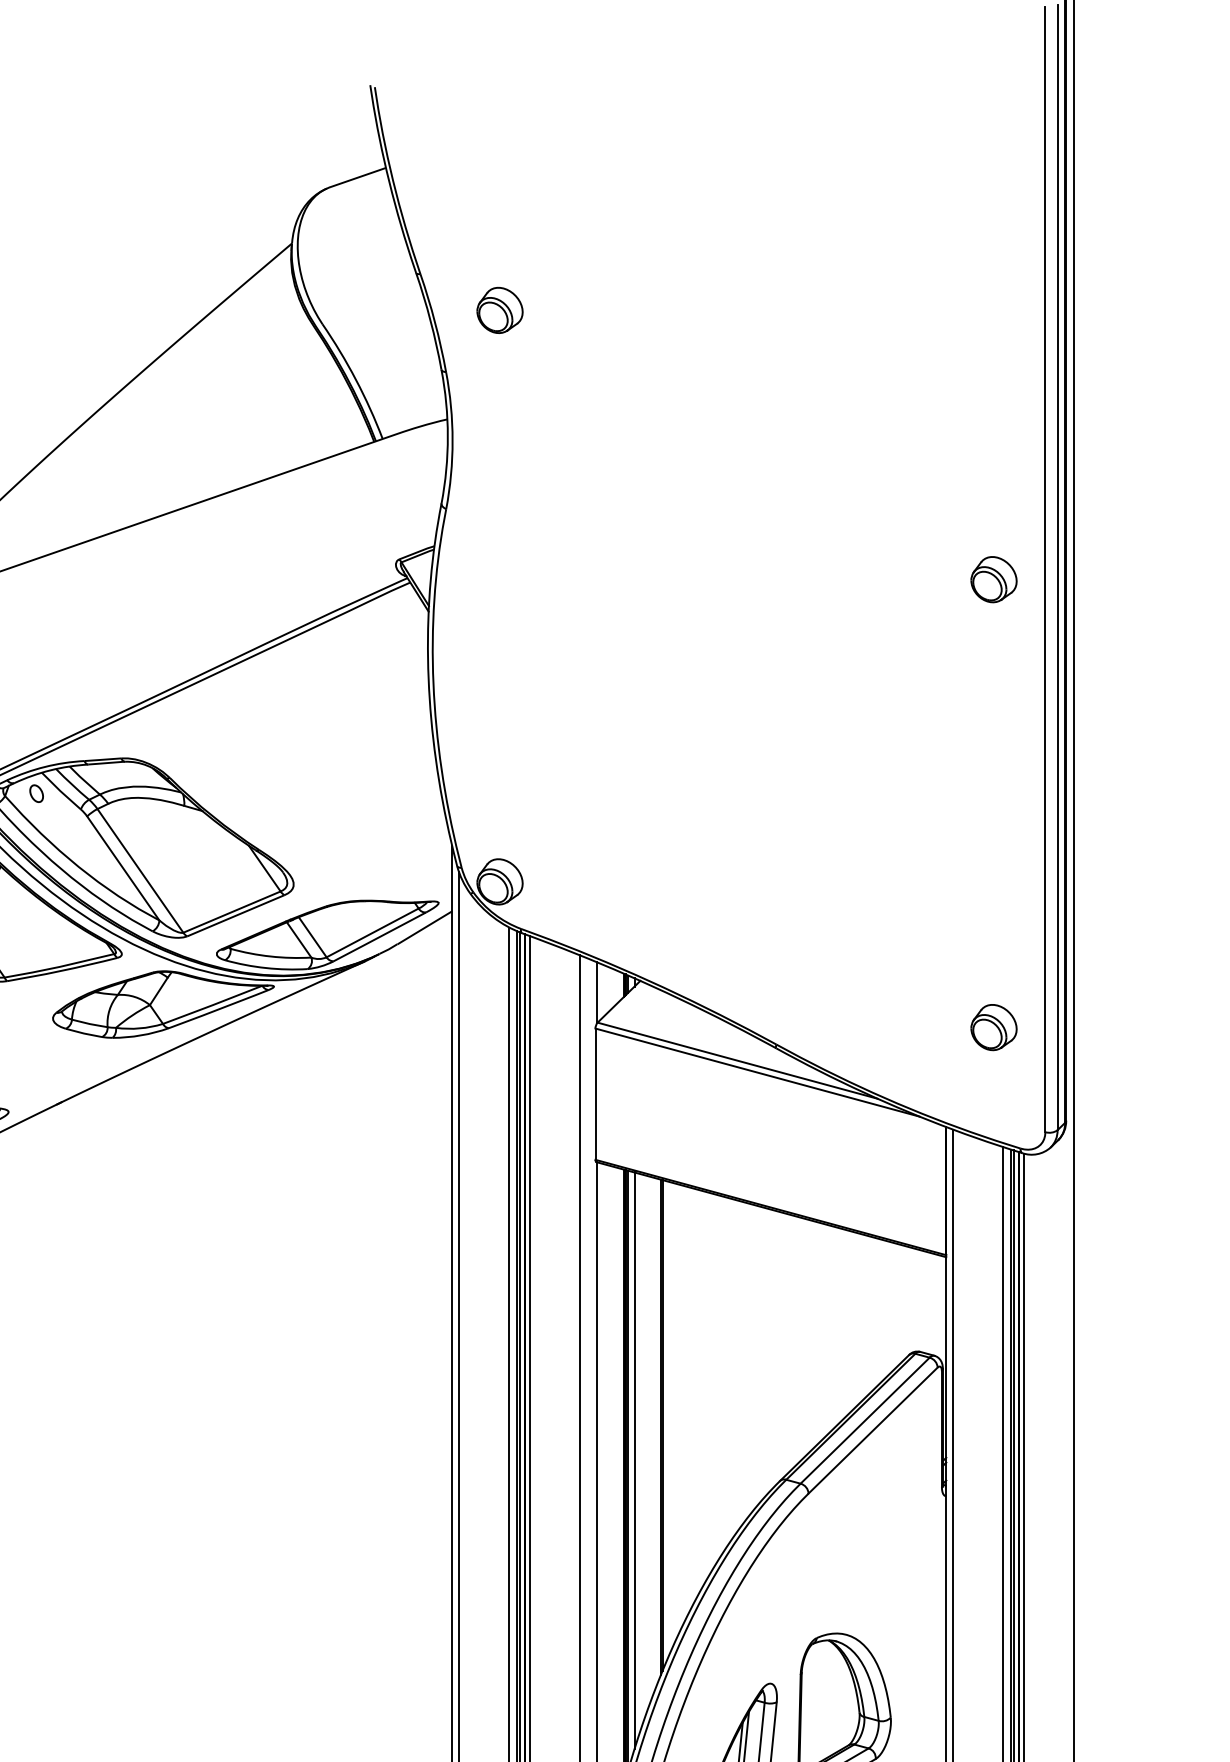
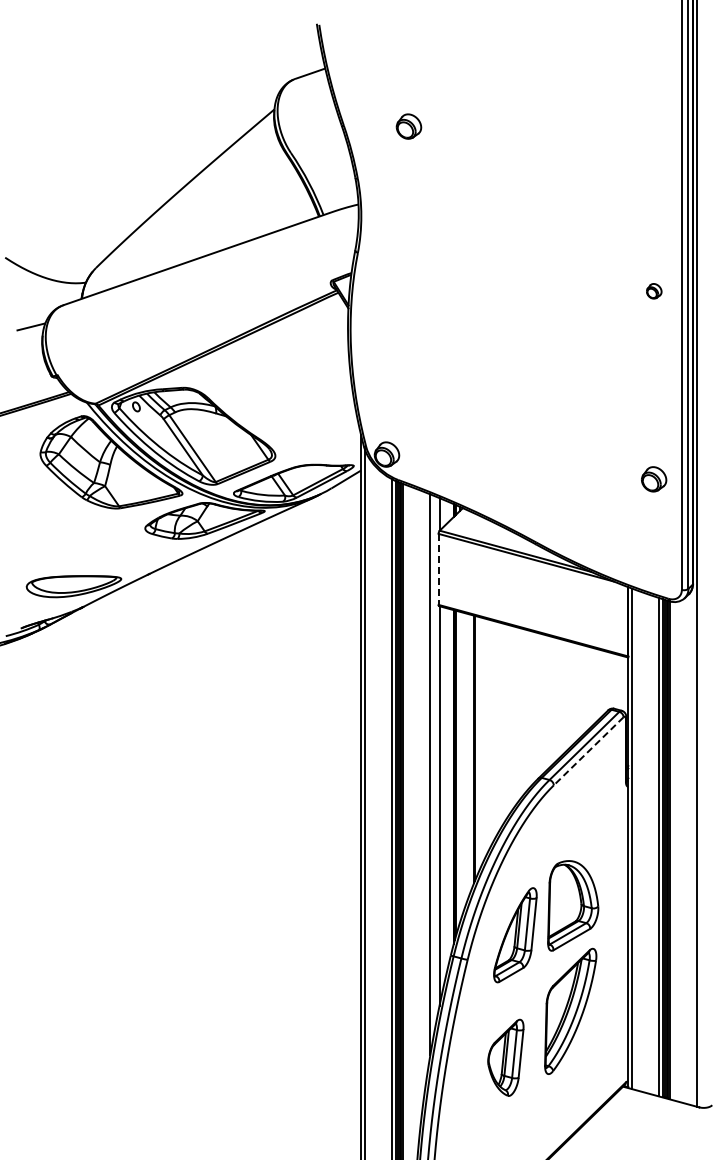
part: (499, 310) -> (408, 126), moved
part: (994, 580) -> (654, 291), size x0.6
part: (994, 1027) -> (654, 479), moved
line: (595, 1094) -> (438, 569), solid -> dashed
line: (872, 1430) -> (588, 751), solid -> dashed
line: (634, 1460) -> (459, 767), removed

